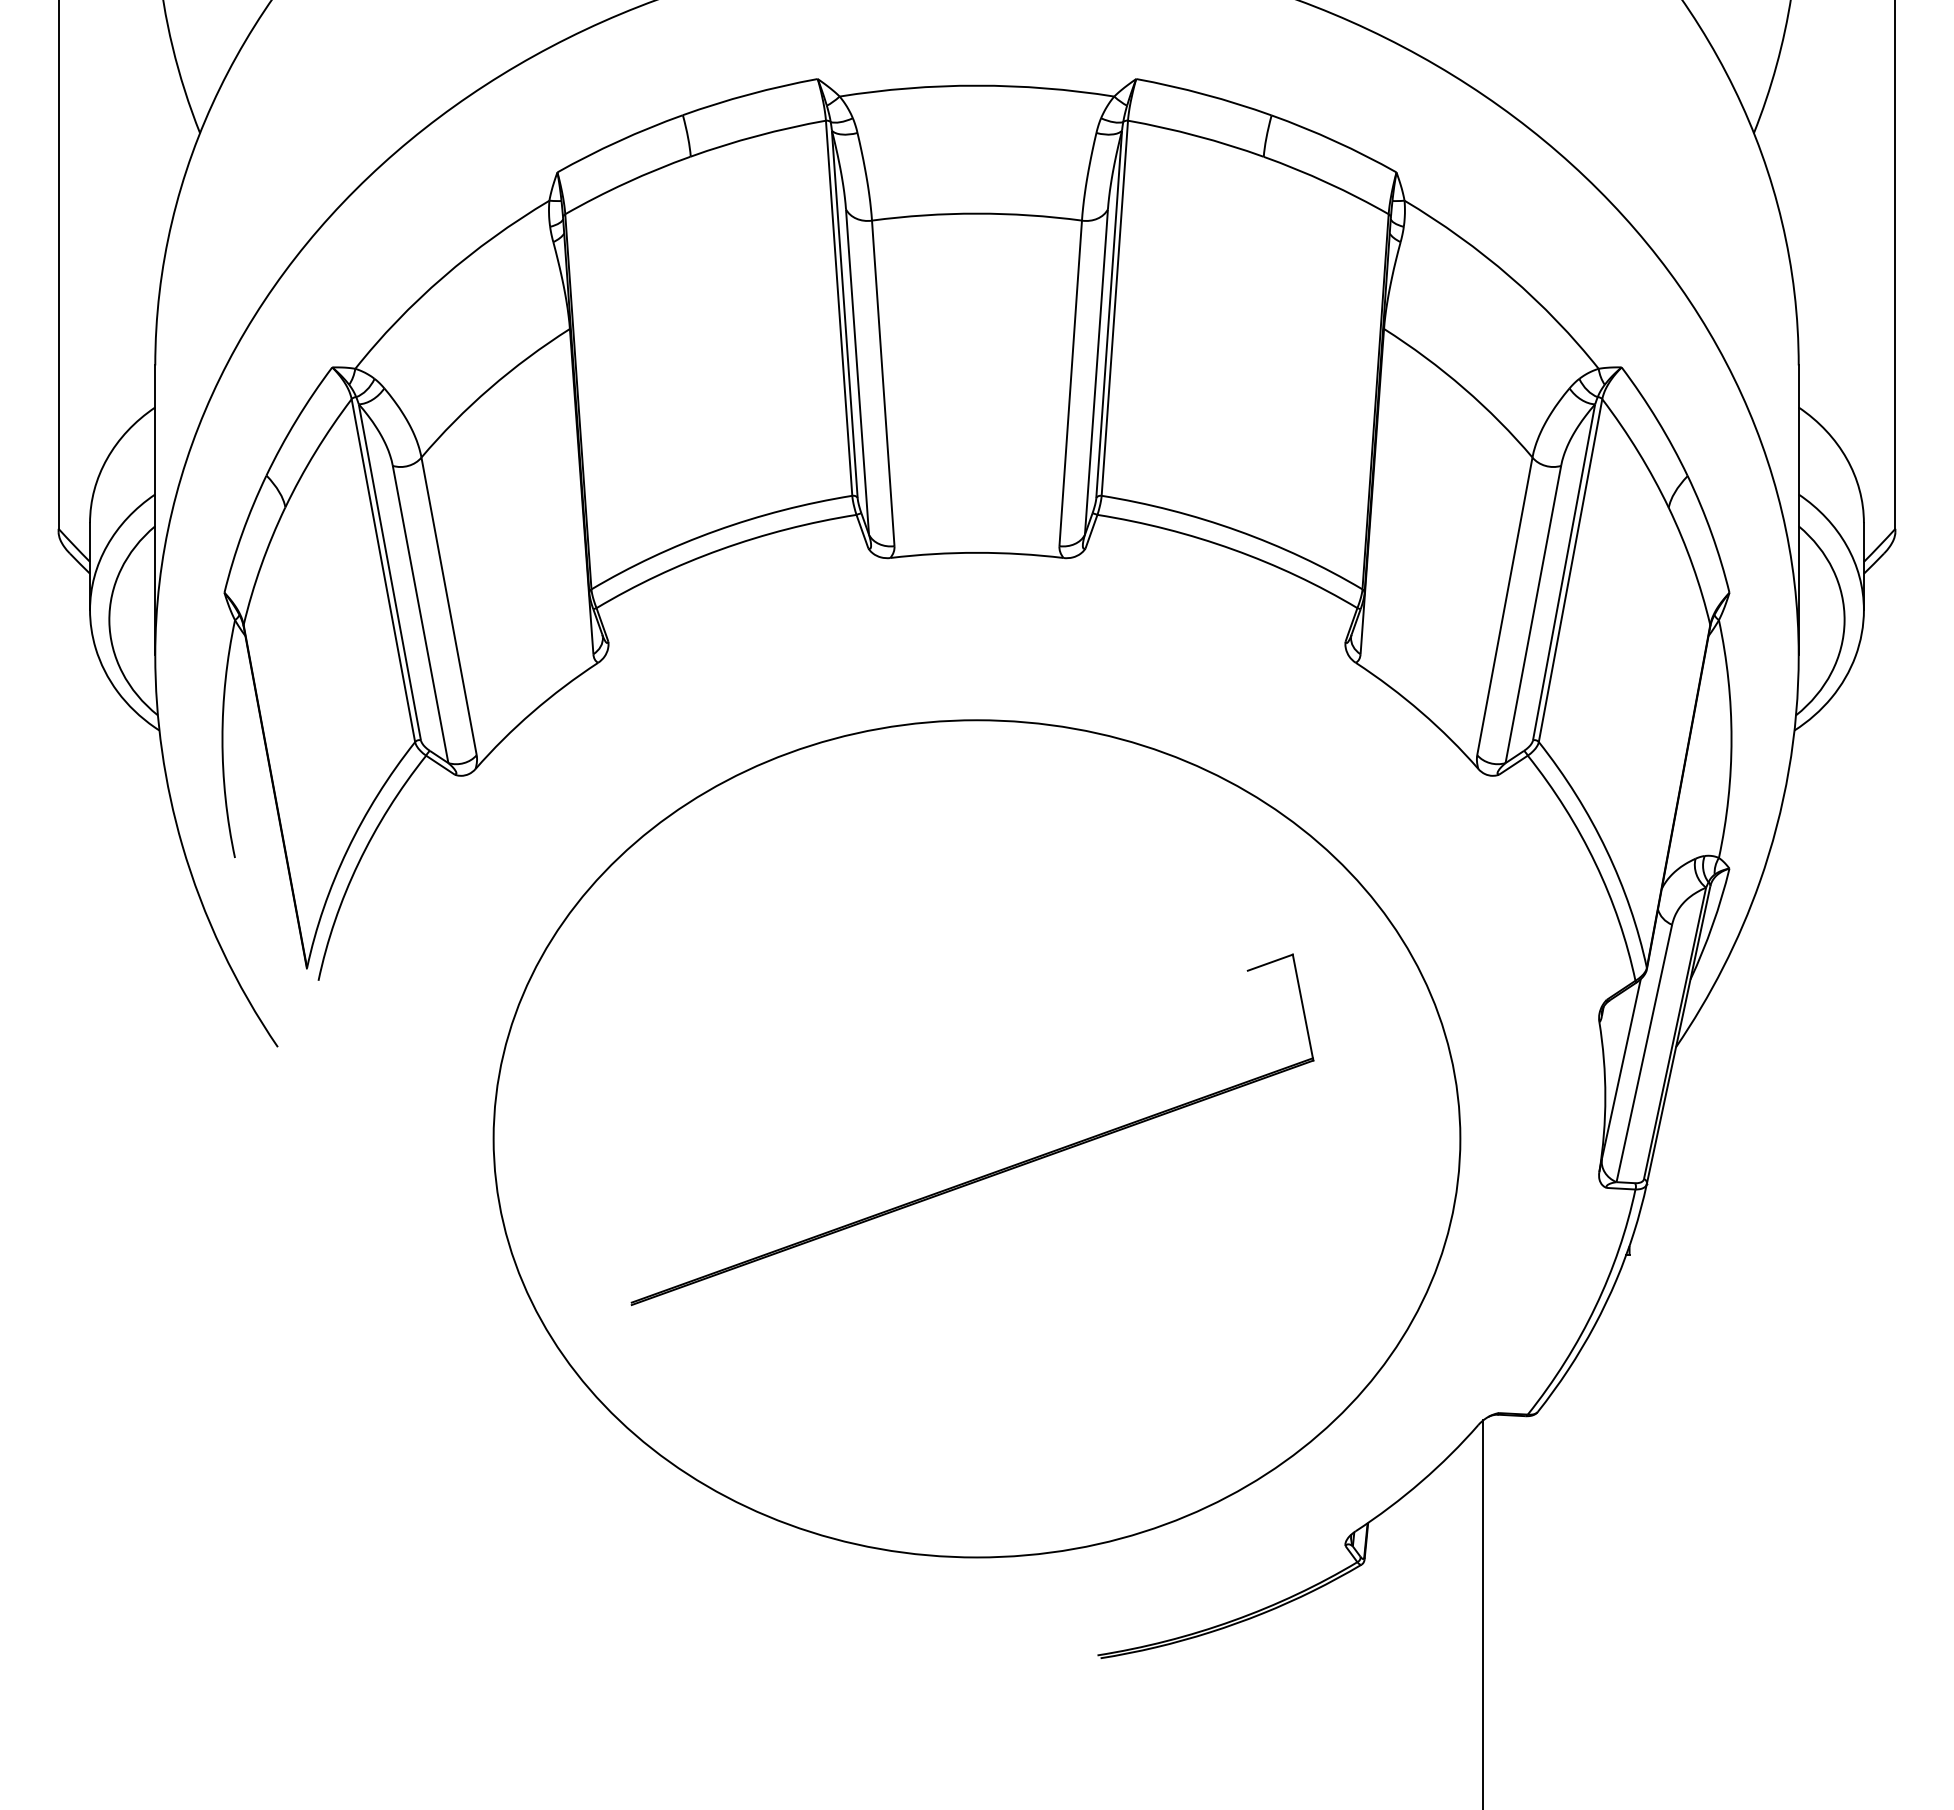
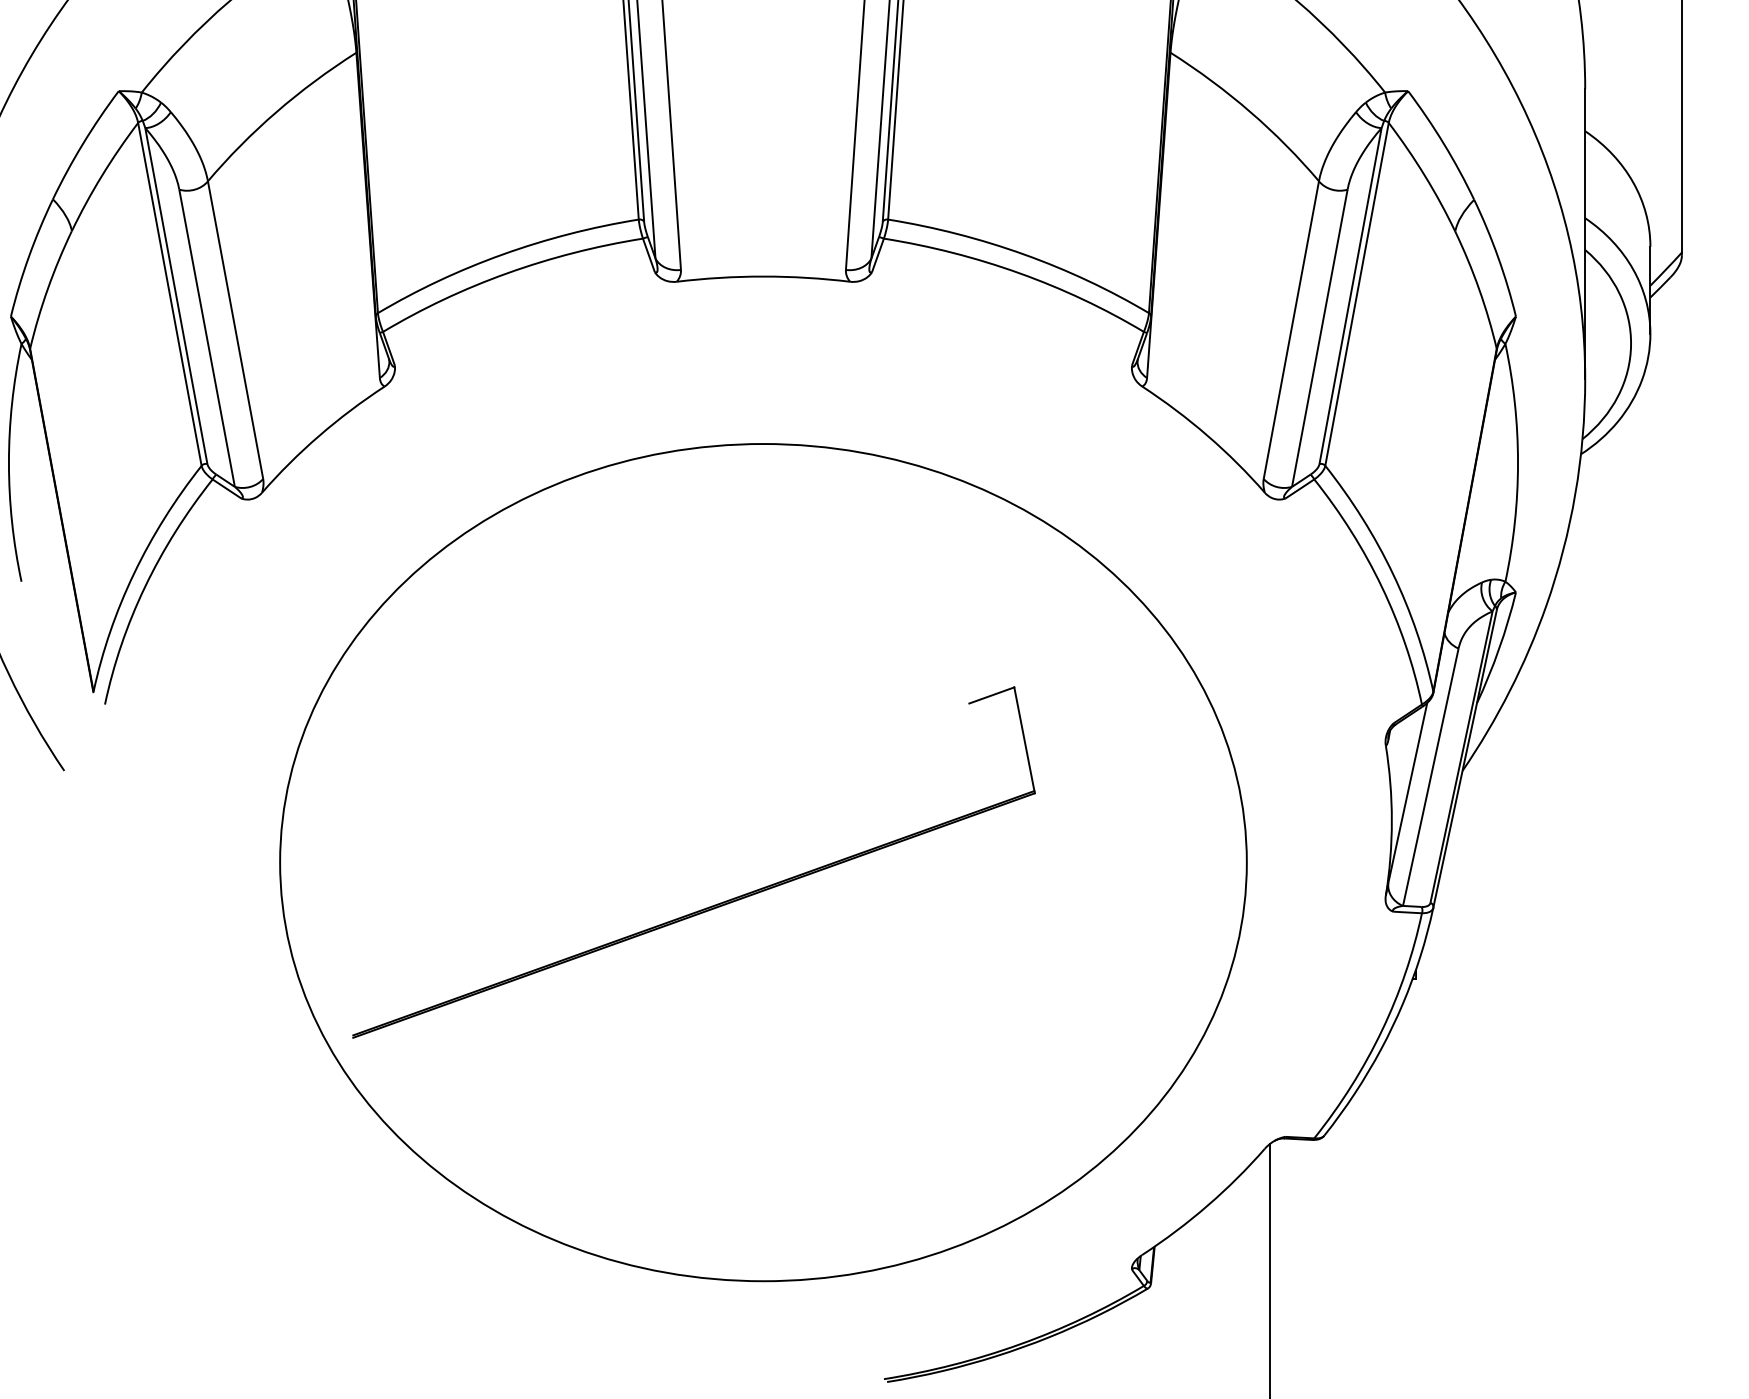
part: (988, 1173) -> (709, 906), moved

